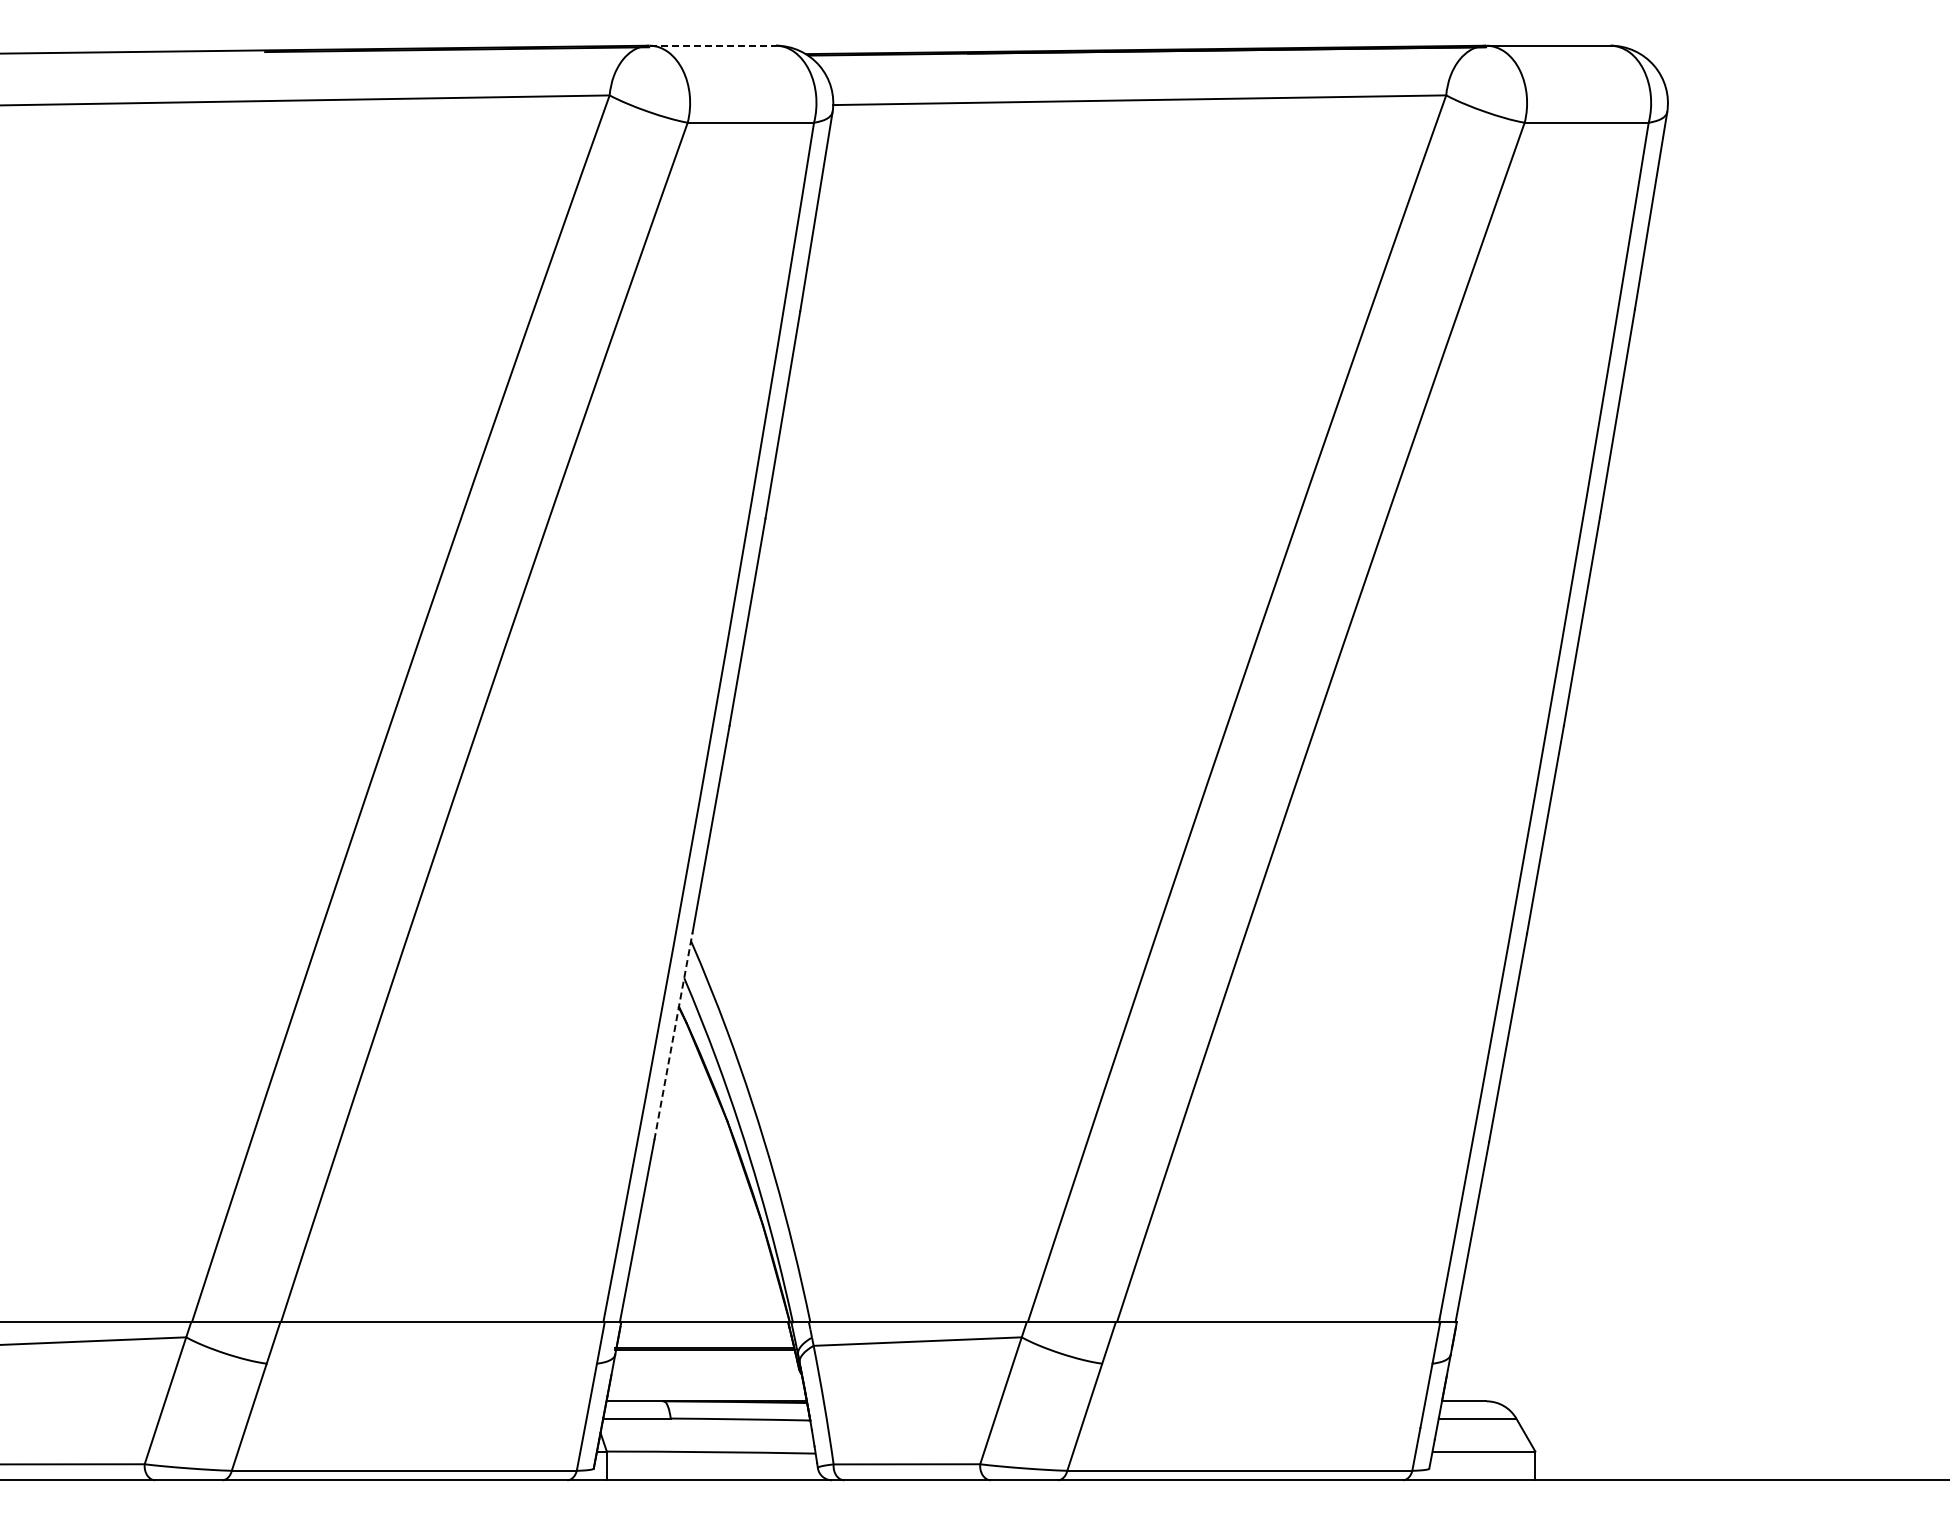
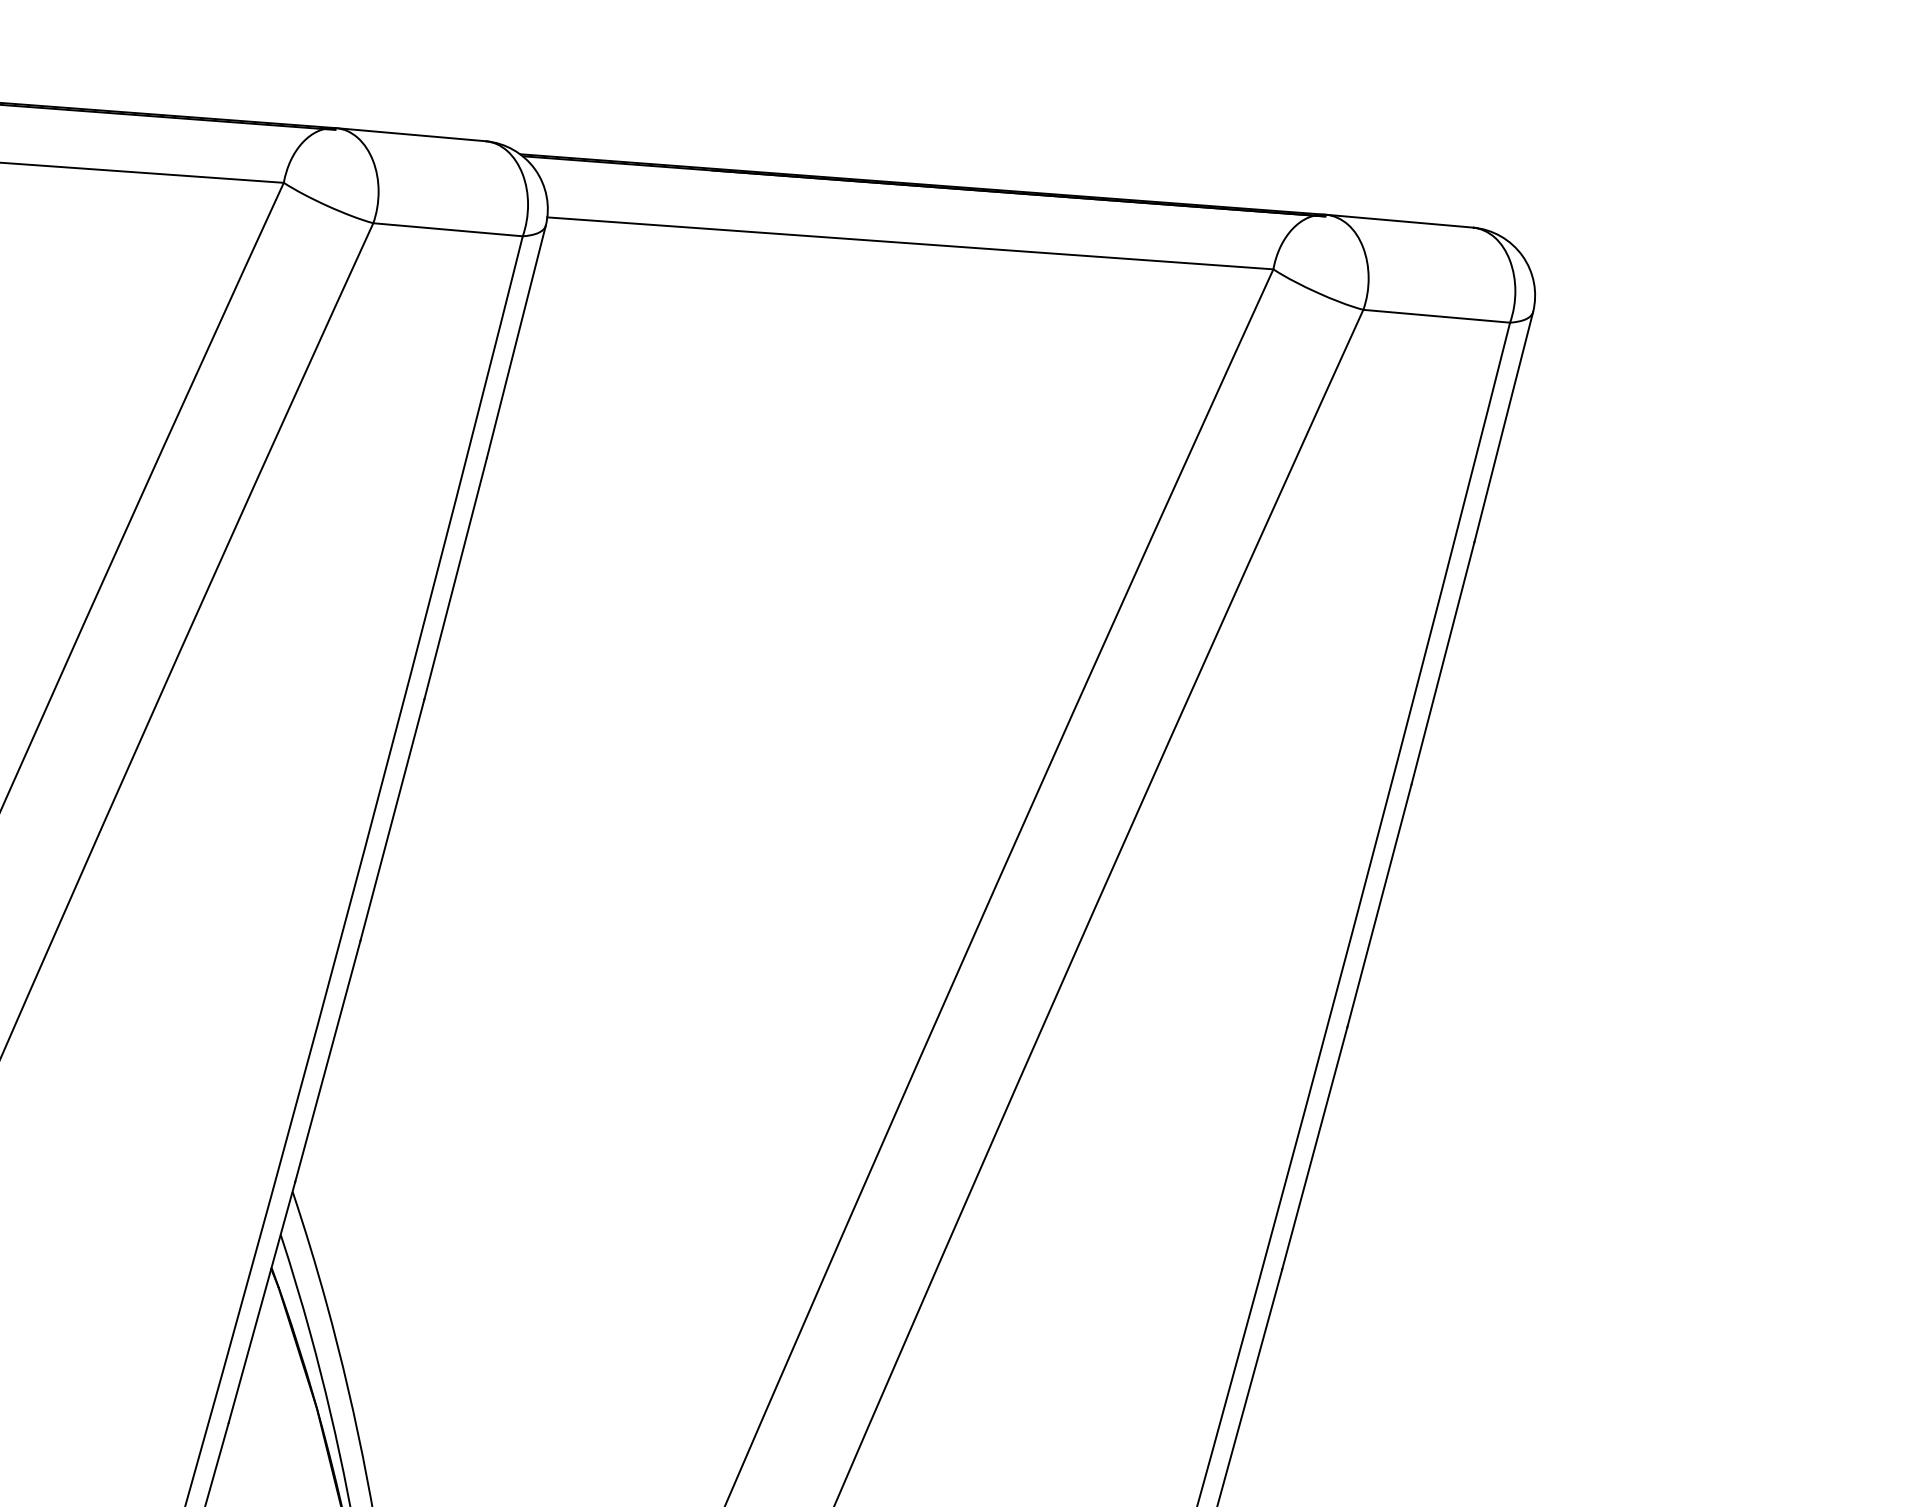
line: (713, 45) -> (411, 134), dashed -> solid
line: (673, 1035) -> (262, 1301), dashed -> solid

